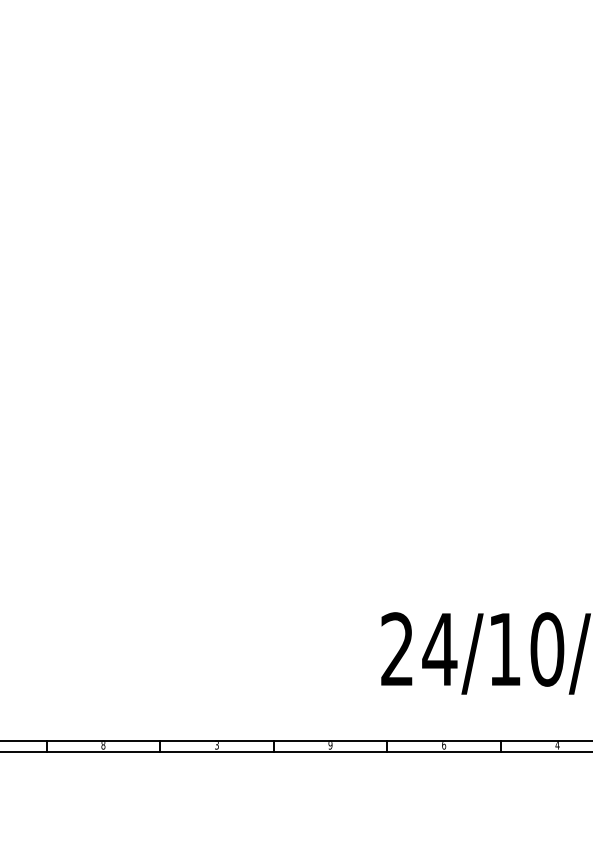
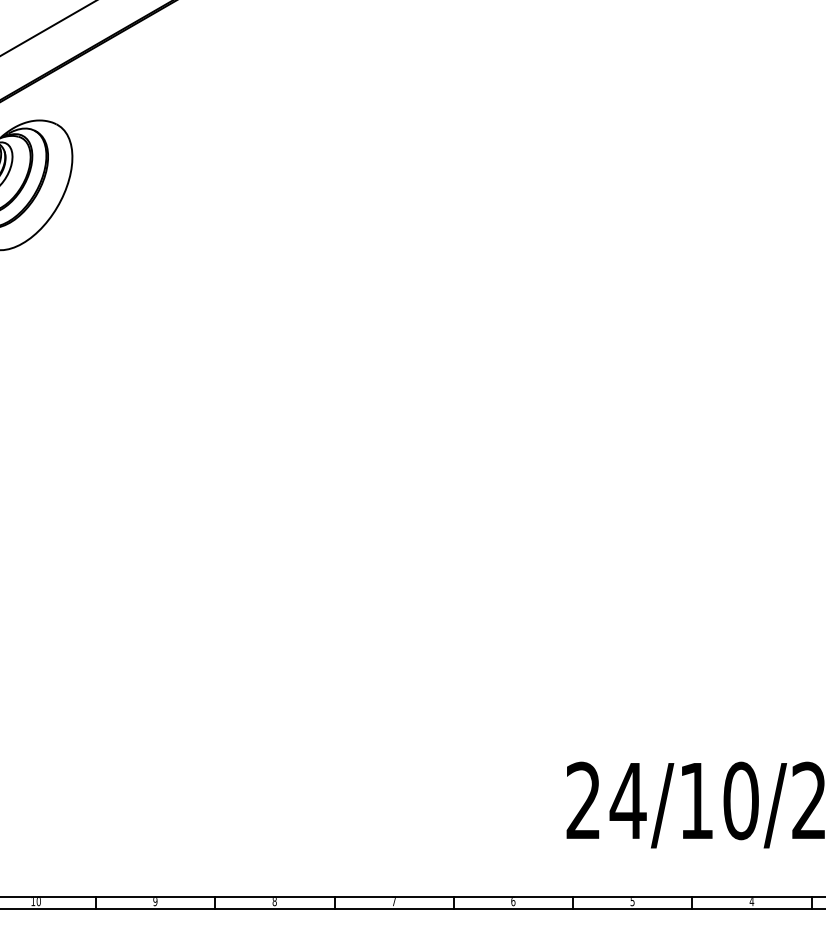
text: (217, 746) -> (394, 902), 3 -> 7
text: (330, 746) -> (513, 902), 9 -> 6
text: (443, 746) -> (632, 902), 6 -> 5

